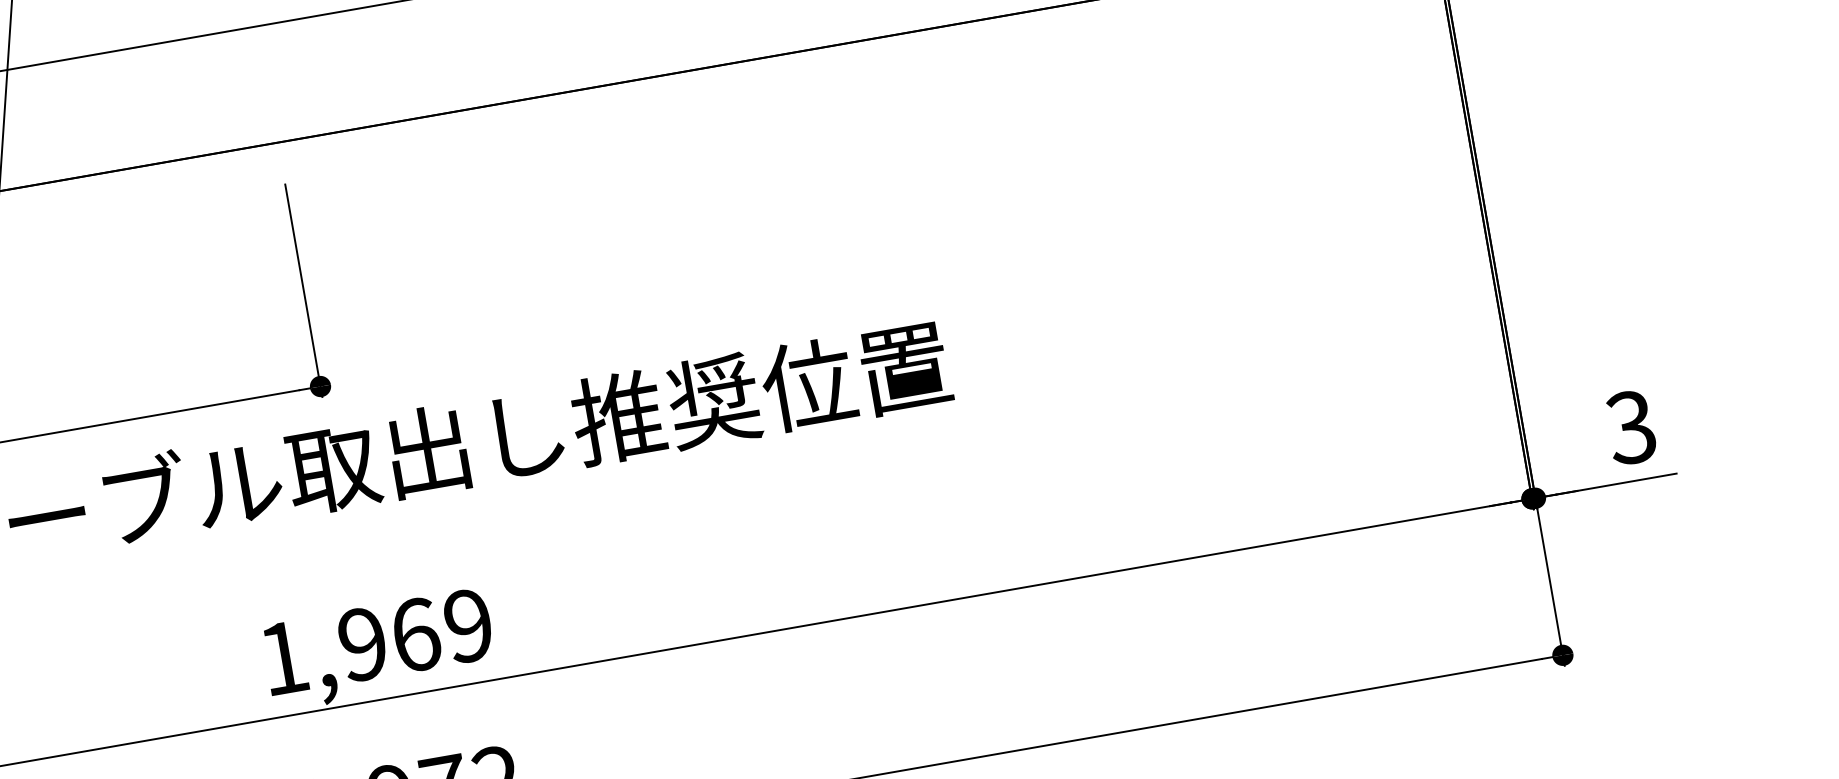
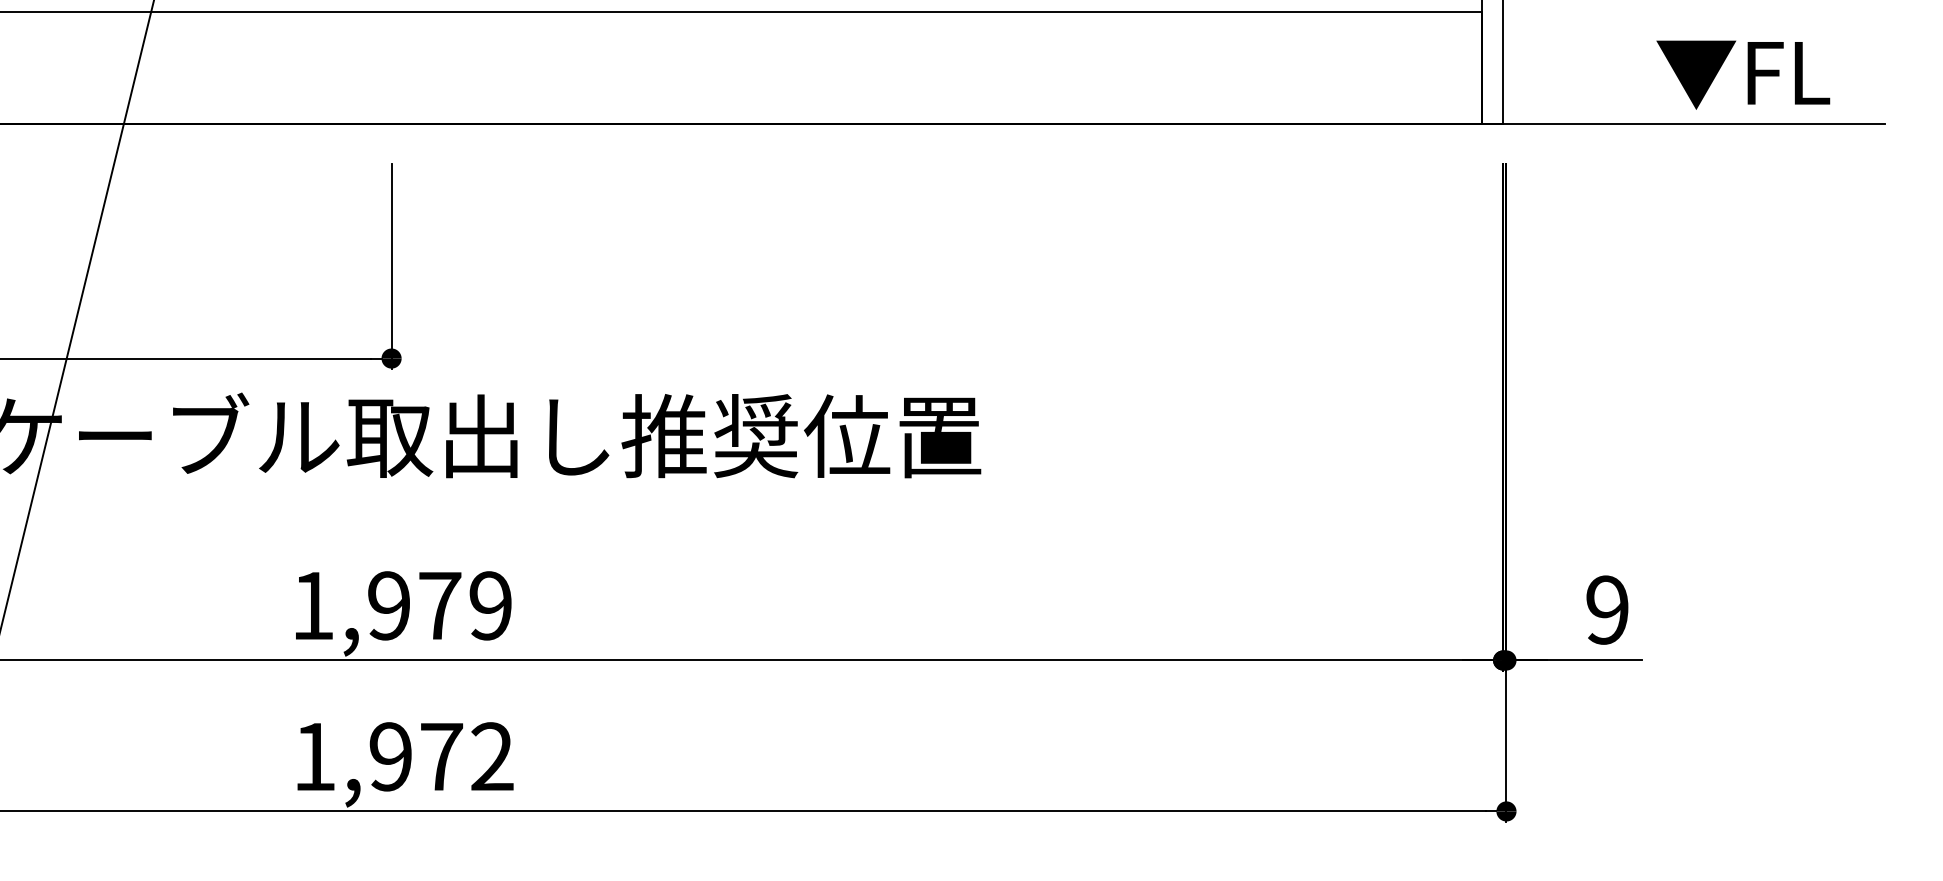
text: (1630, 427) -> (1606, 609), 3 -> 9
text: (416, 634) -> (440, 605), 1,969 -> 1,979

